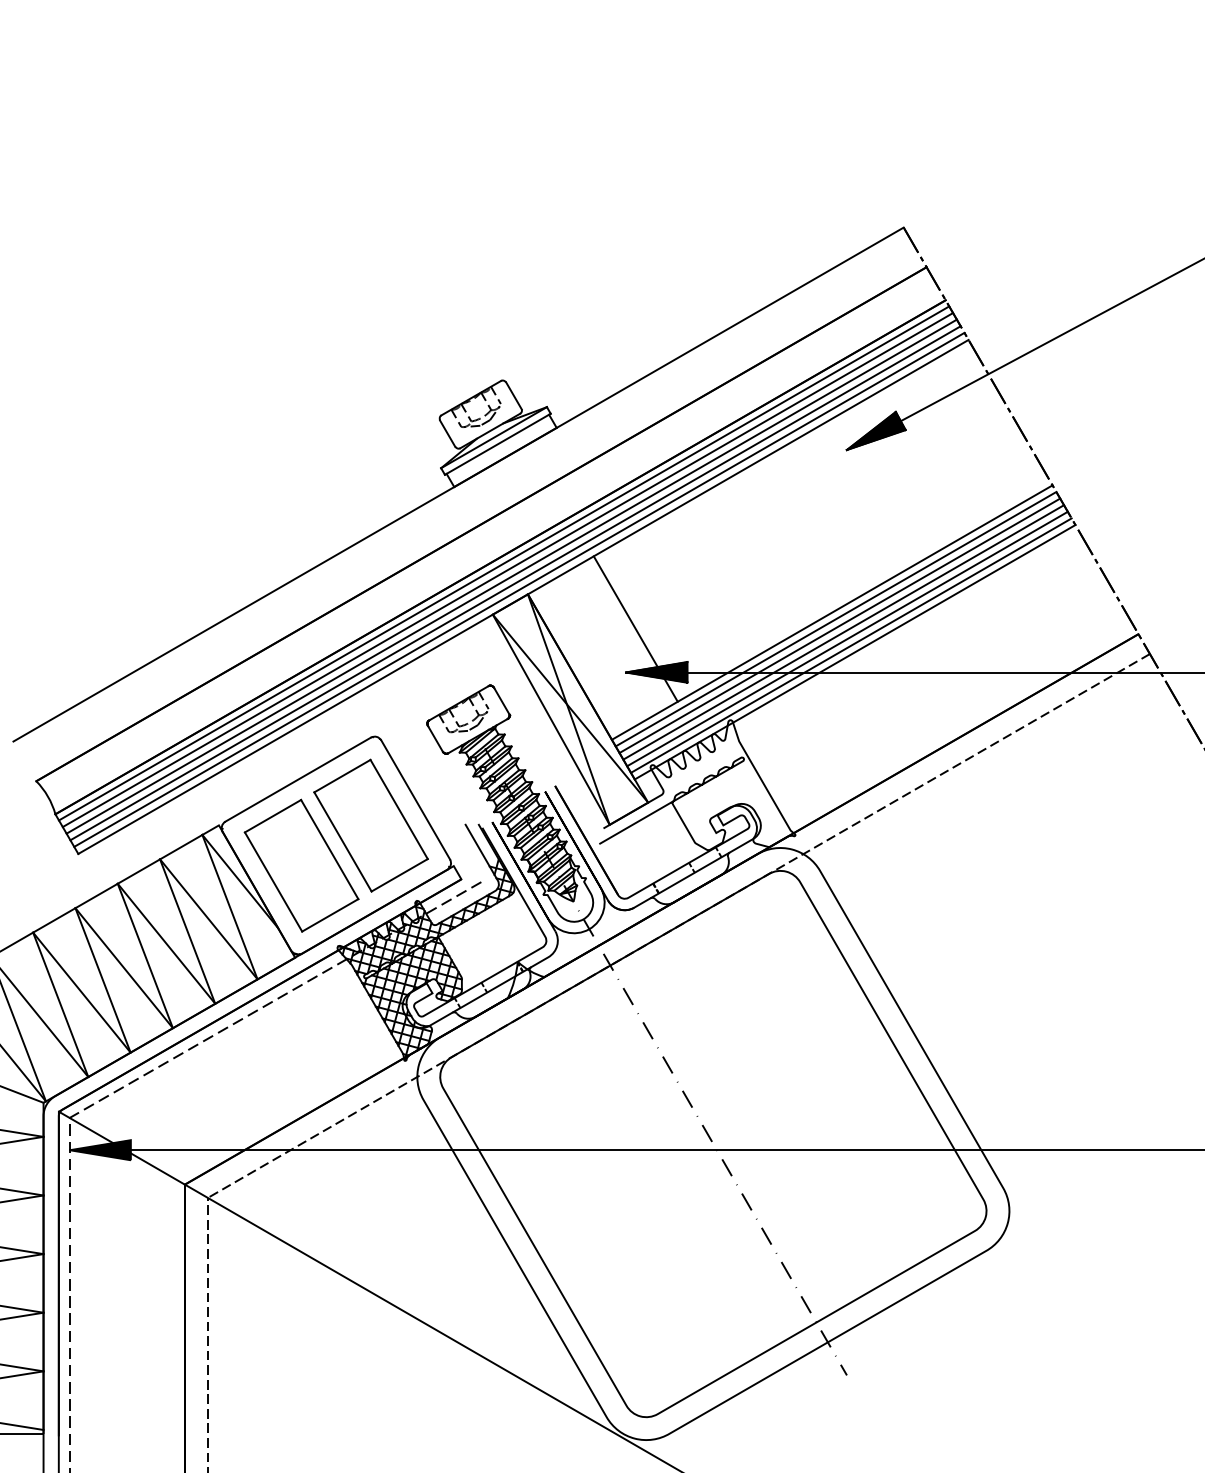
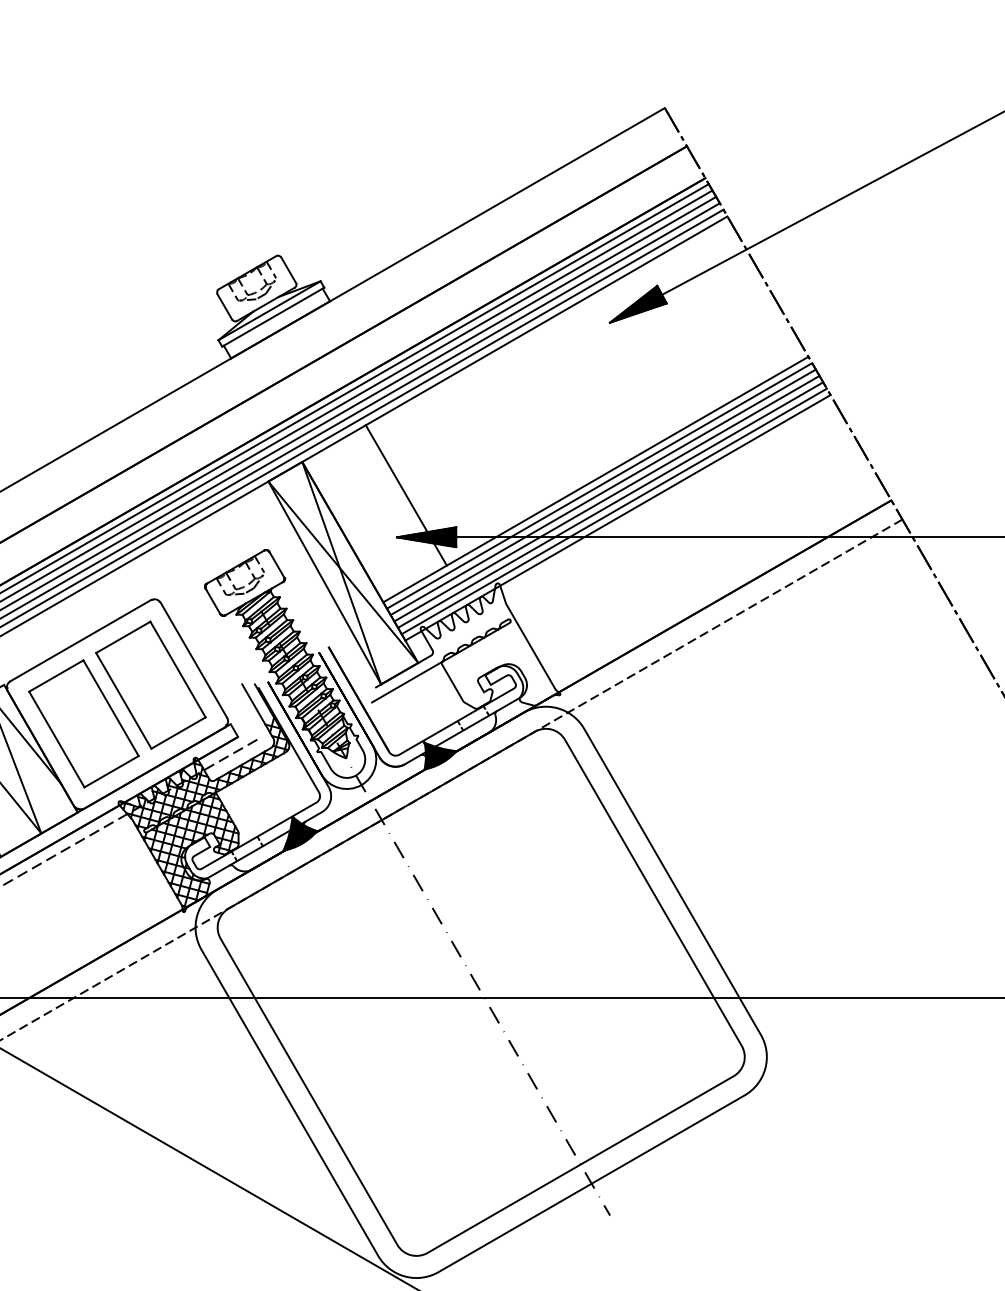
fill: (671, 898) -> (440, 755), added
fill: (525, 979) -> (299, 833), added

